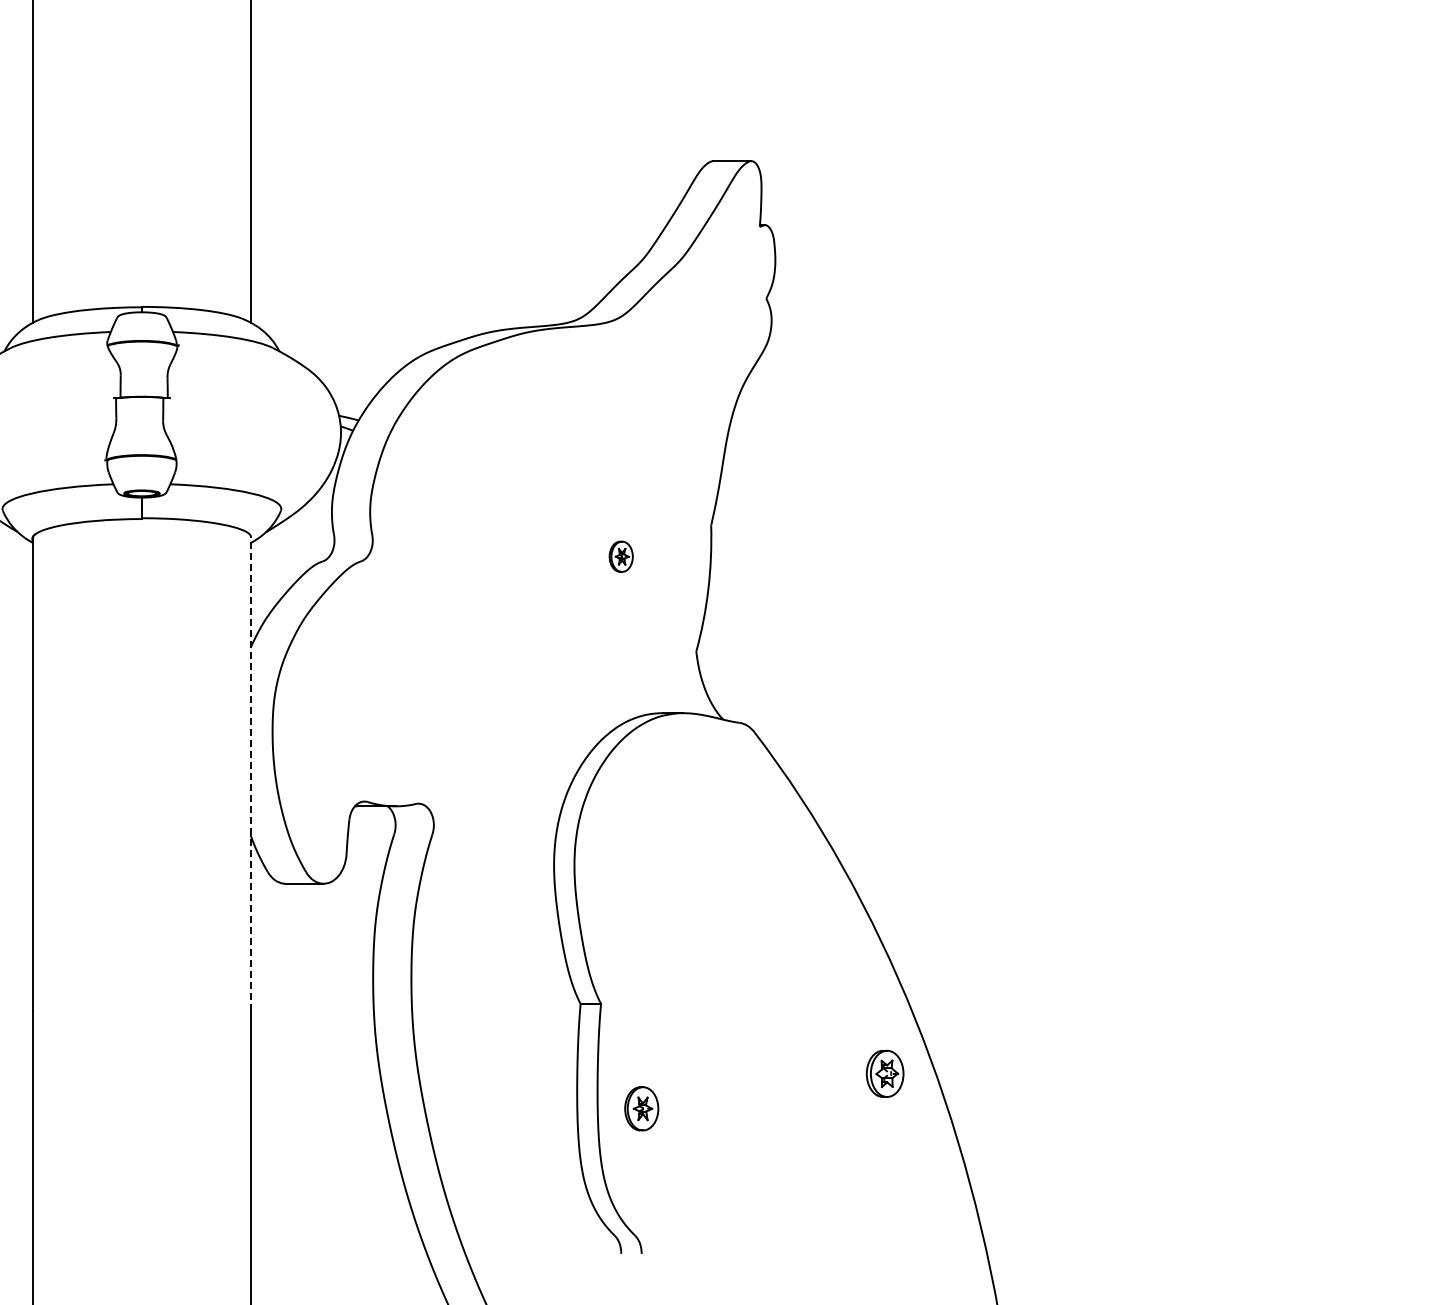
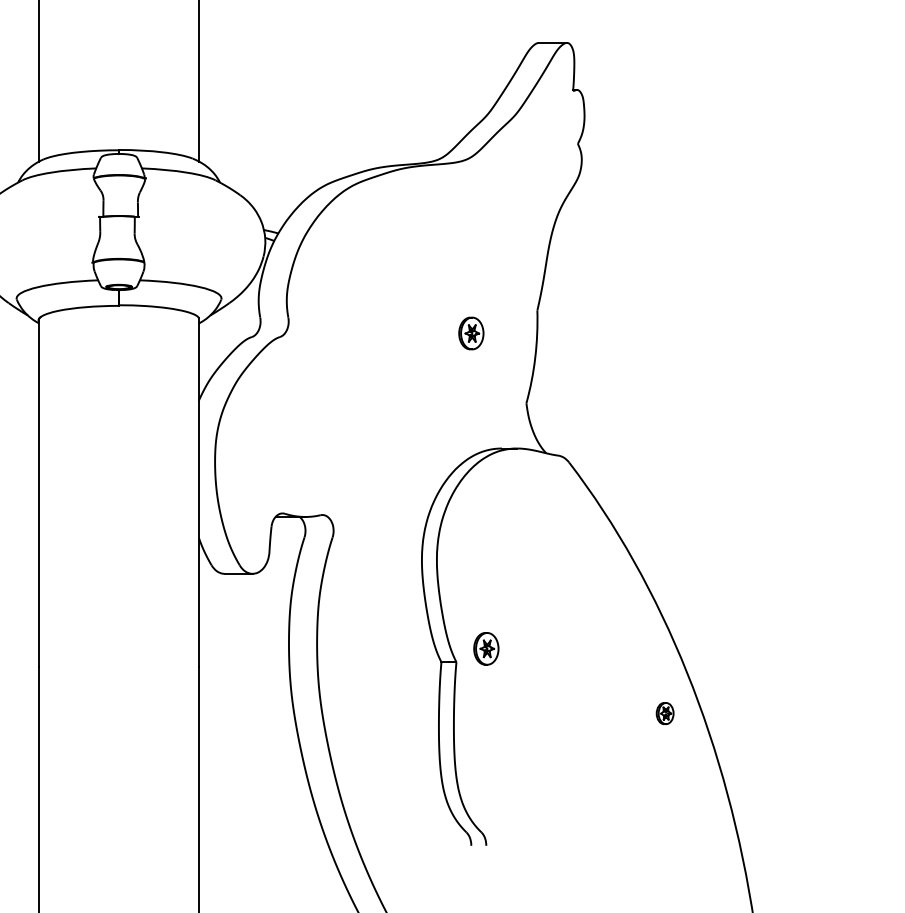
part: (620, 556) -> (470, 333), size x1.43
line: (250, 773) -> (198, 492), dashed -> solid
part: (884, 1073) -> (664, 713), size x0.62
part: (641, 1108) -> (486, 648), moved

